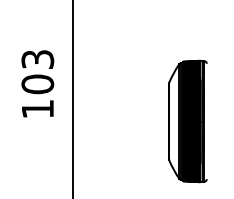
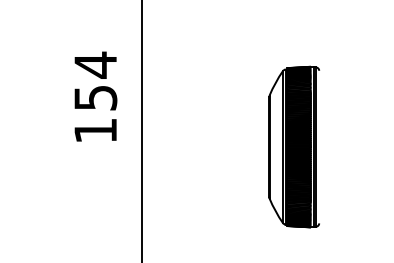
text: (37, 71) -> (95, 80), 103 -> 154

